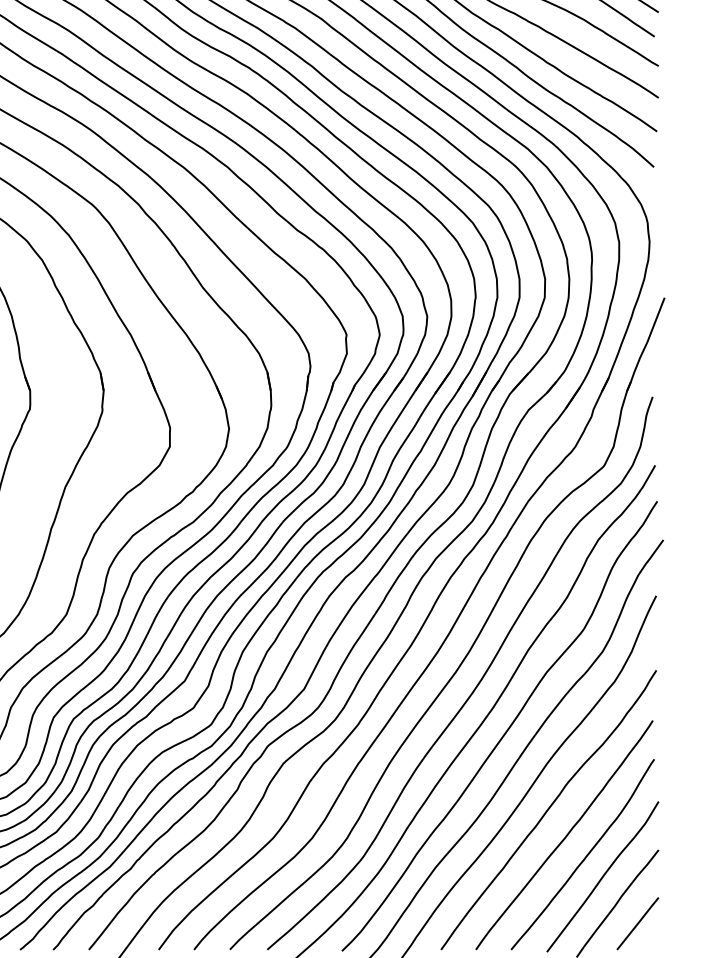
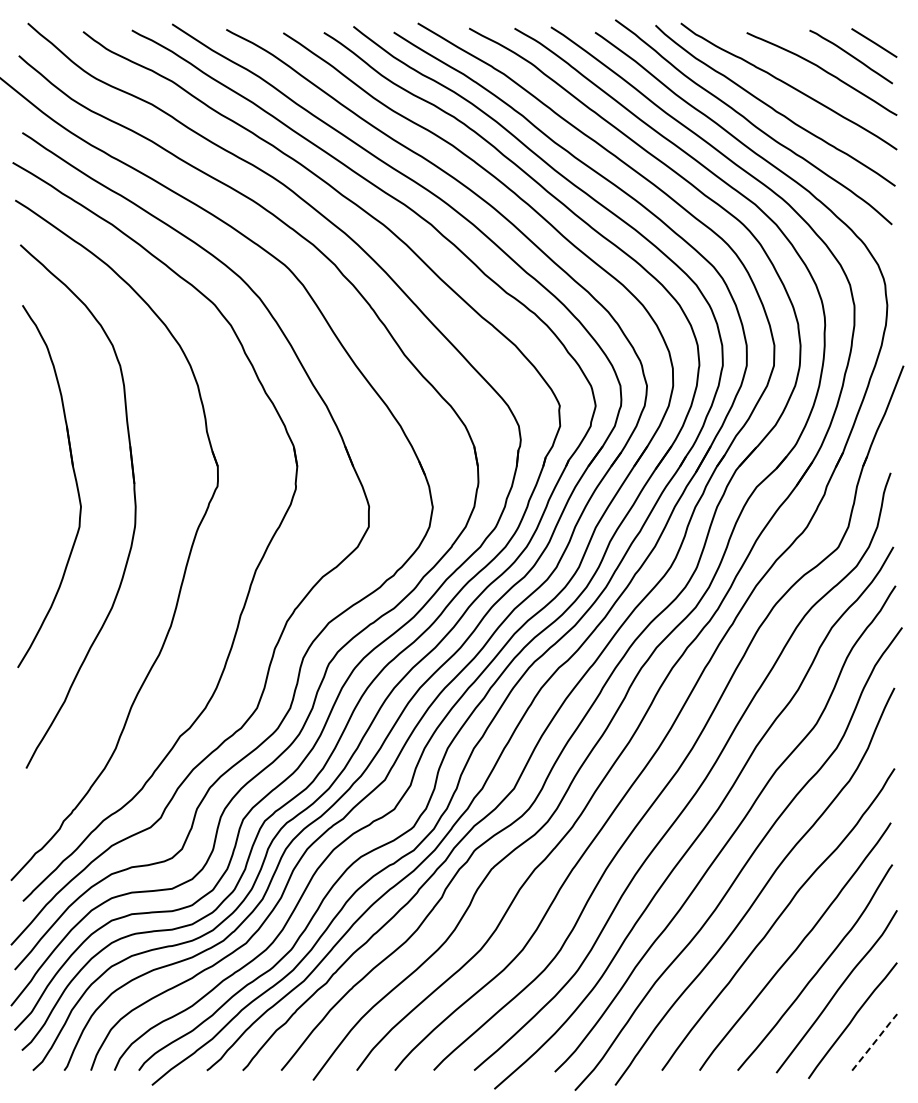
line: (638, 922) -> (875, 1041), solid -> dashed

